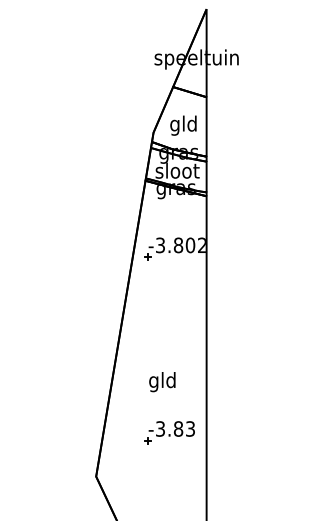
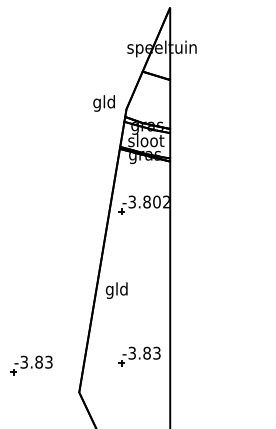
text: (182, 125) -> (103, 103), moved
text: (162, 381) -> (116, 290), moved
part: (38, 443) -> (31, 365), added

